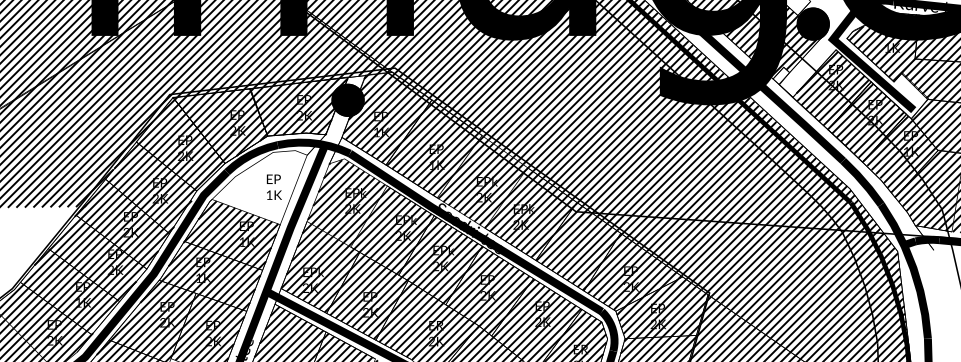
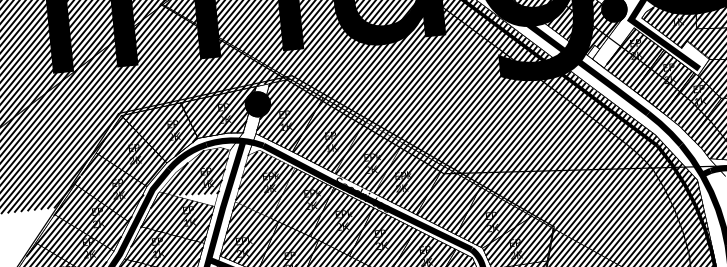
hatch: (259, 180) -> (195, 173), added

